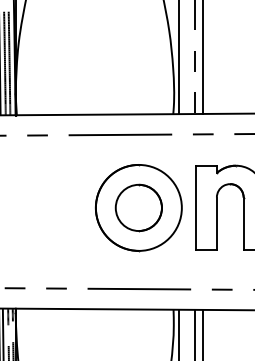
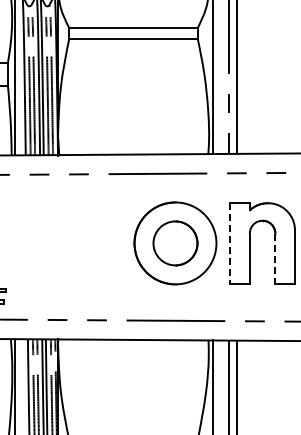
line: (196, 208) -> (230, 243), solid -> dashed
line: (243, 224) -> (275, 259), solid -> dashed

